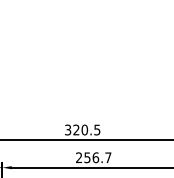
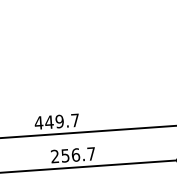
text: (82, 129) -> (56, 121), 320.5 -> 449.7

